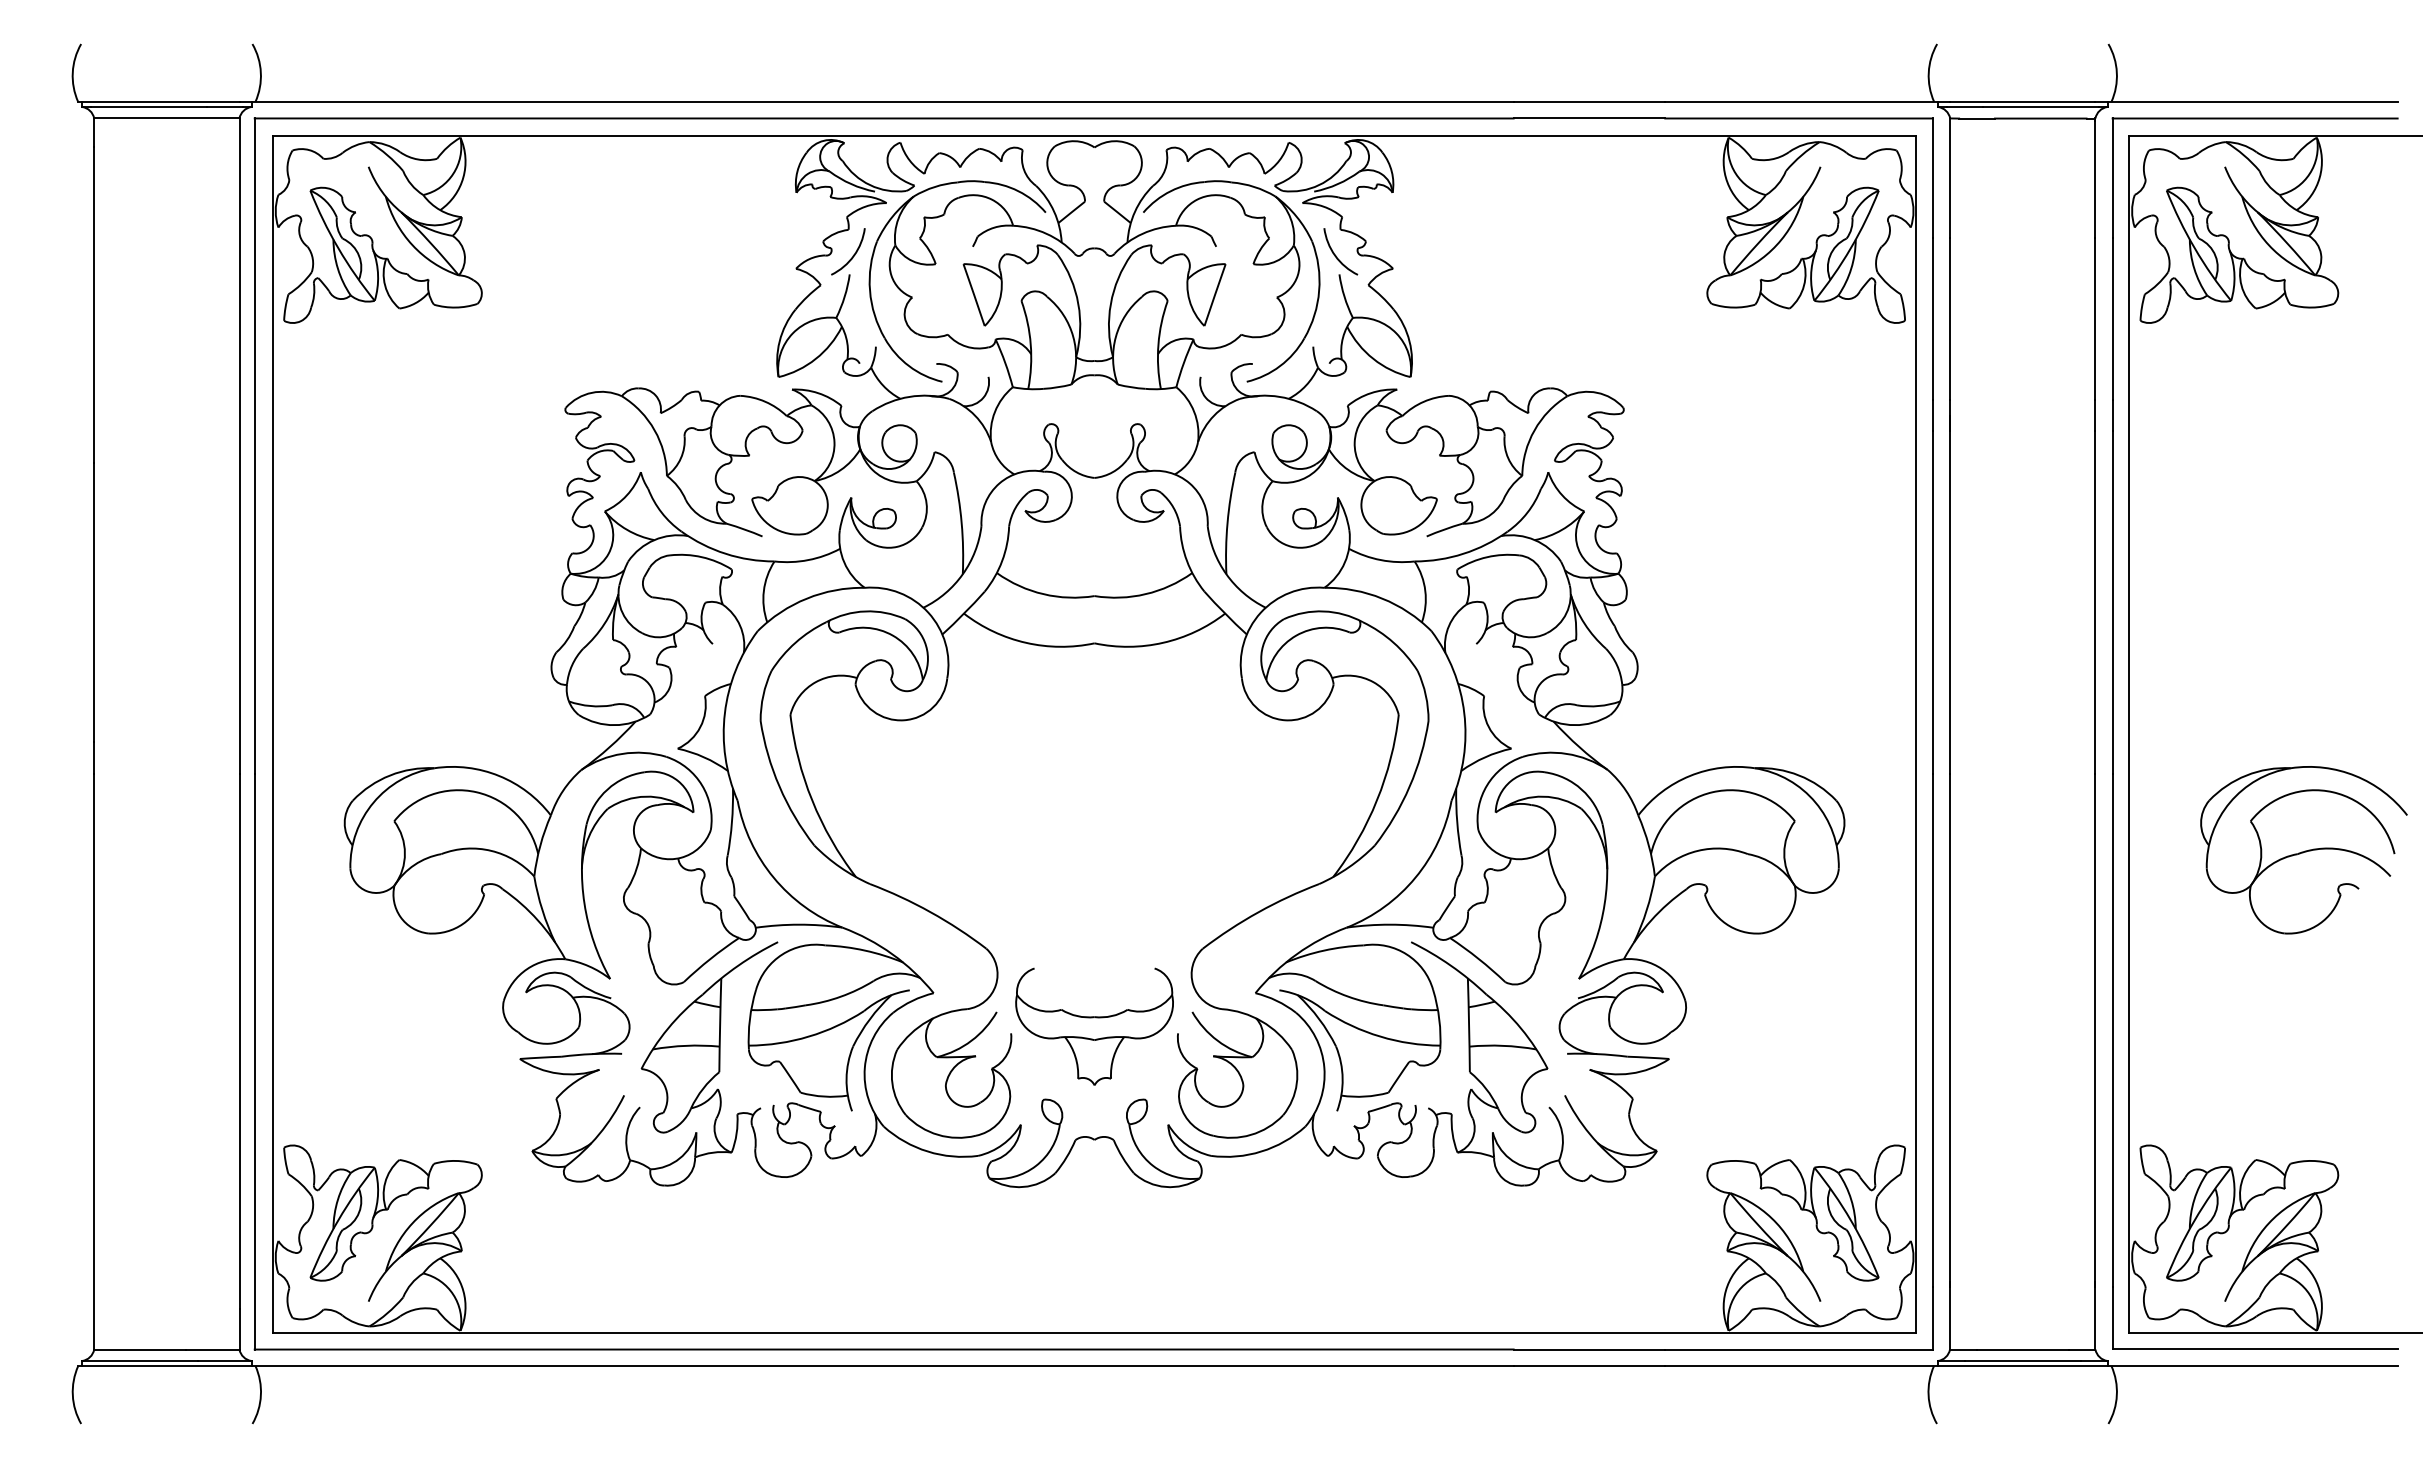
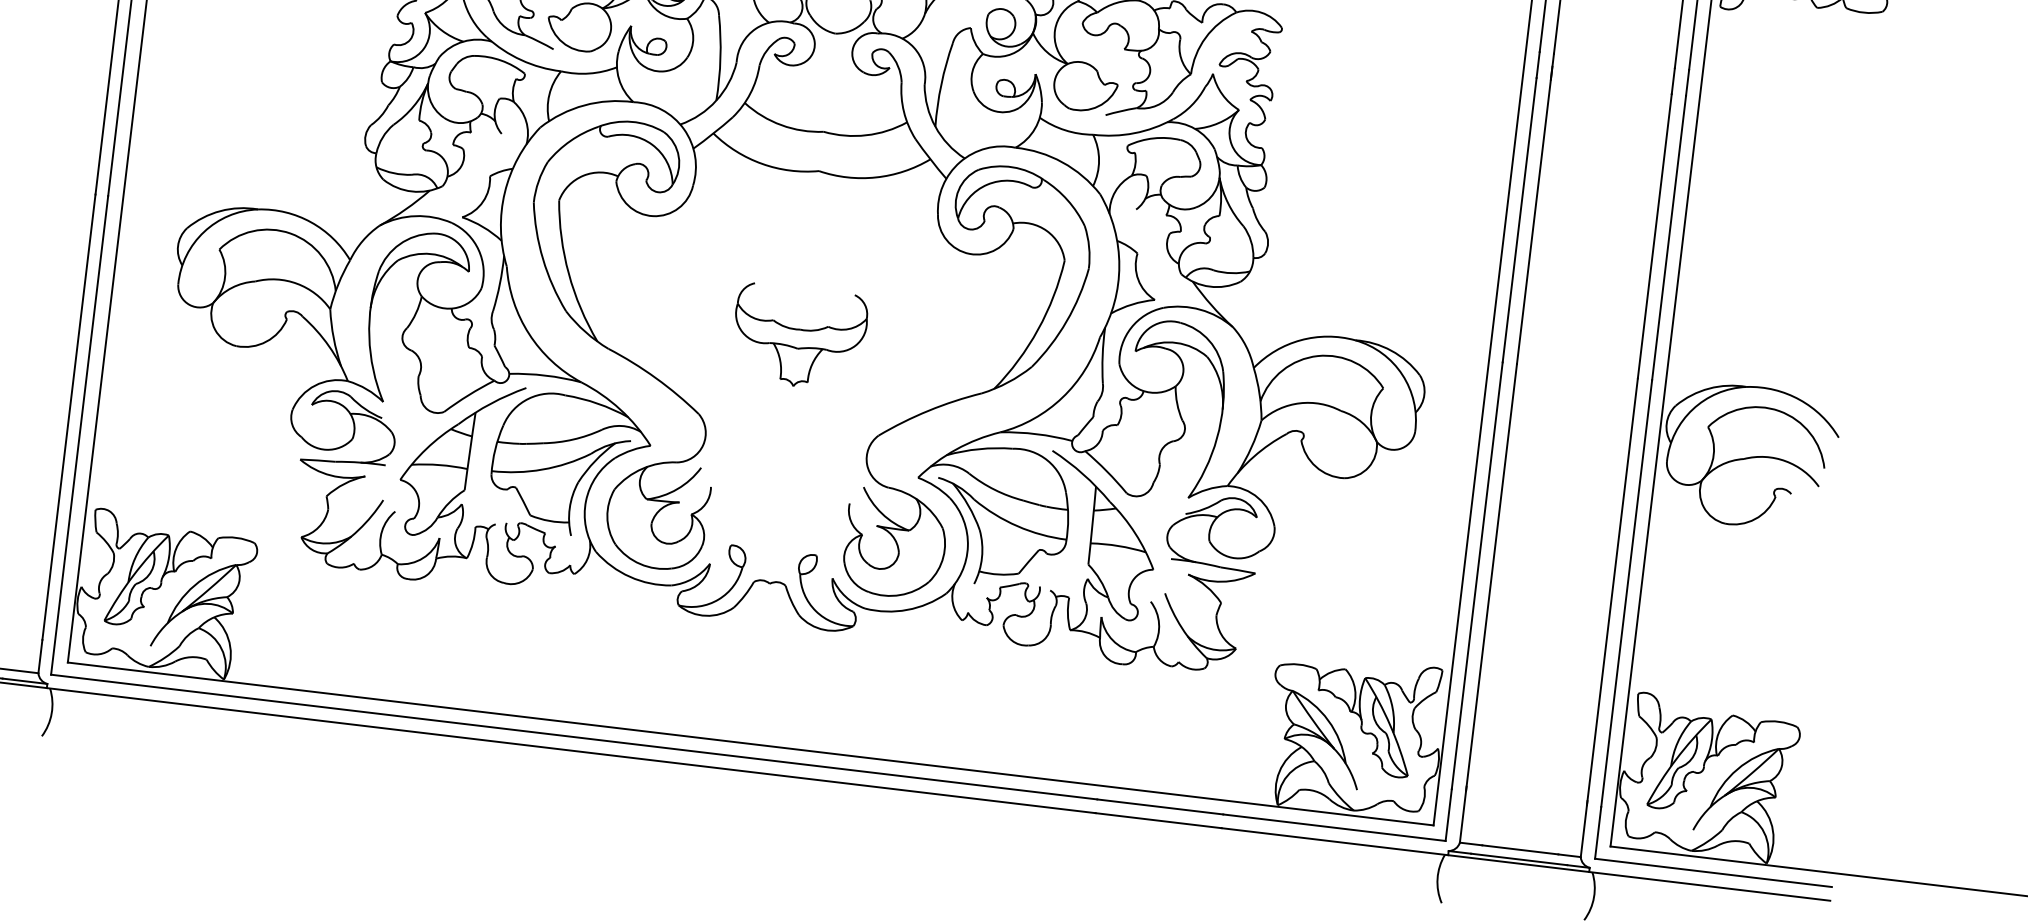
part: (2303, 850) -> (1749, 456), moved
part: (1094, 1026) -> (799, 337), moved

